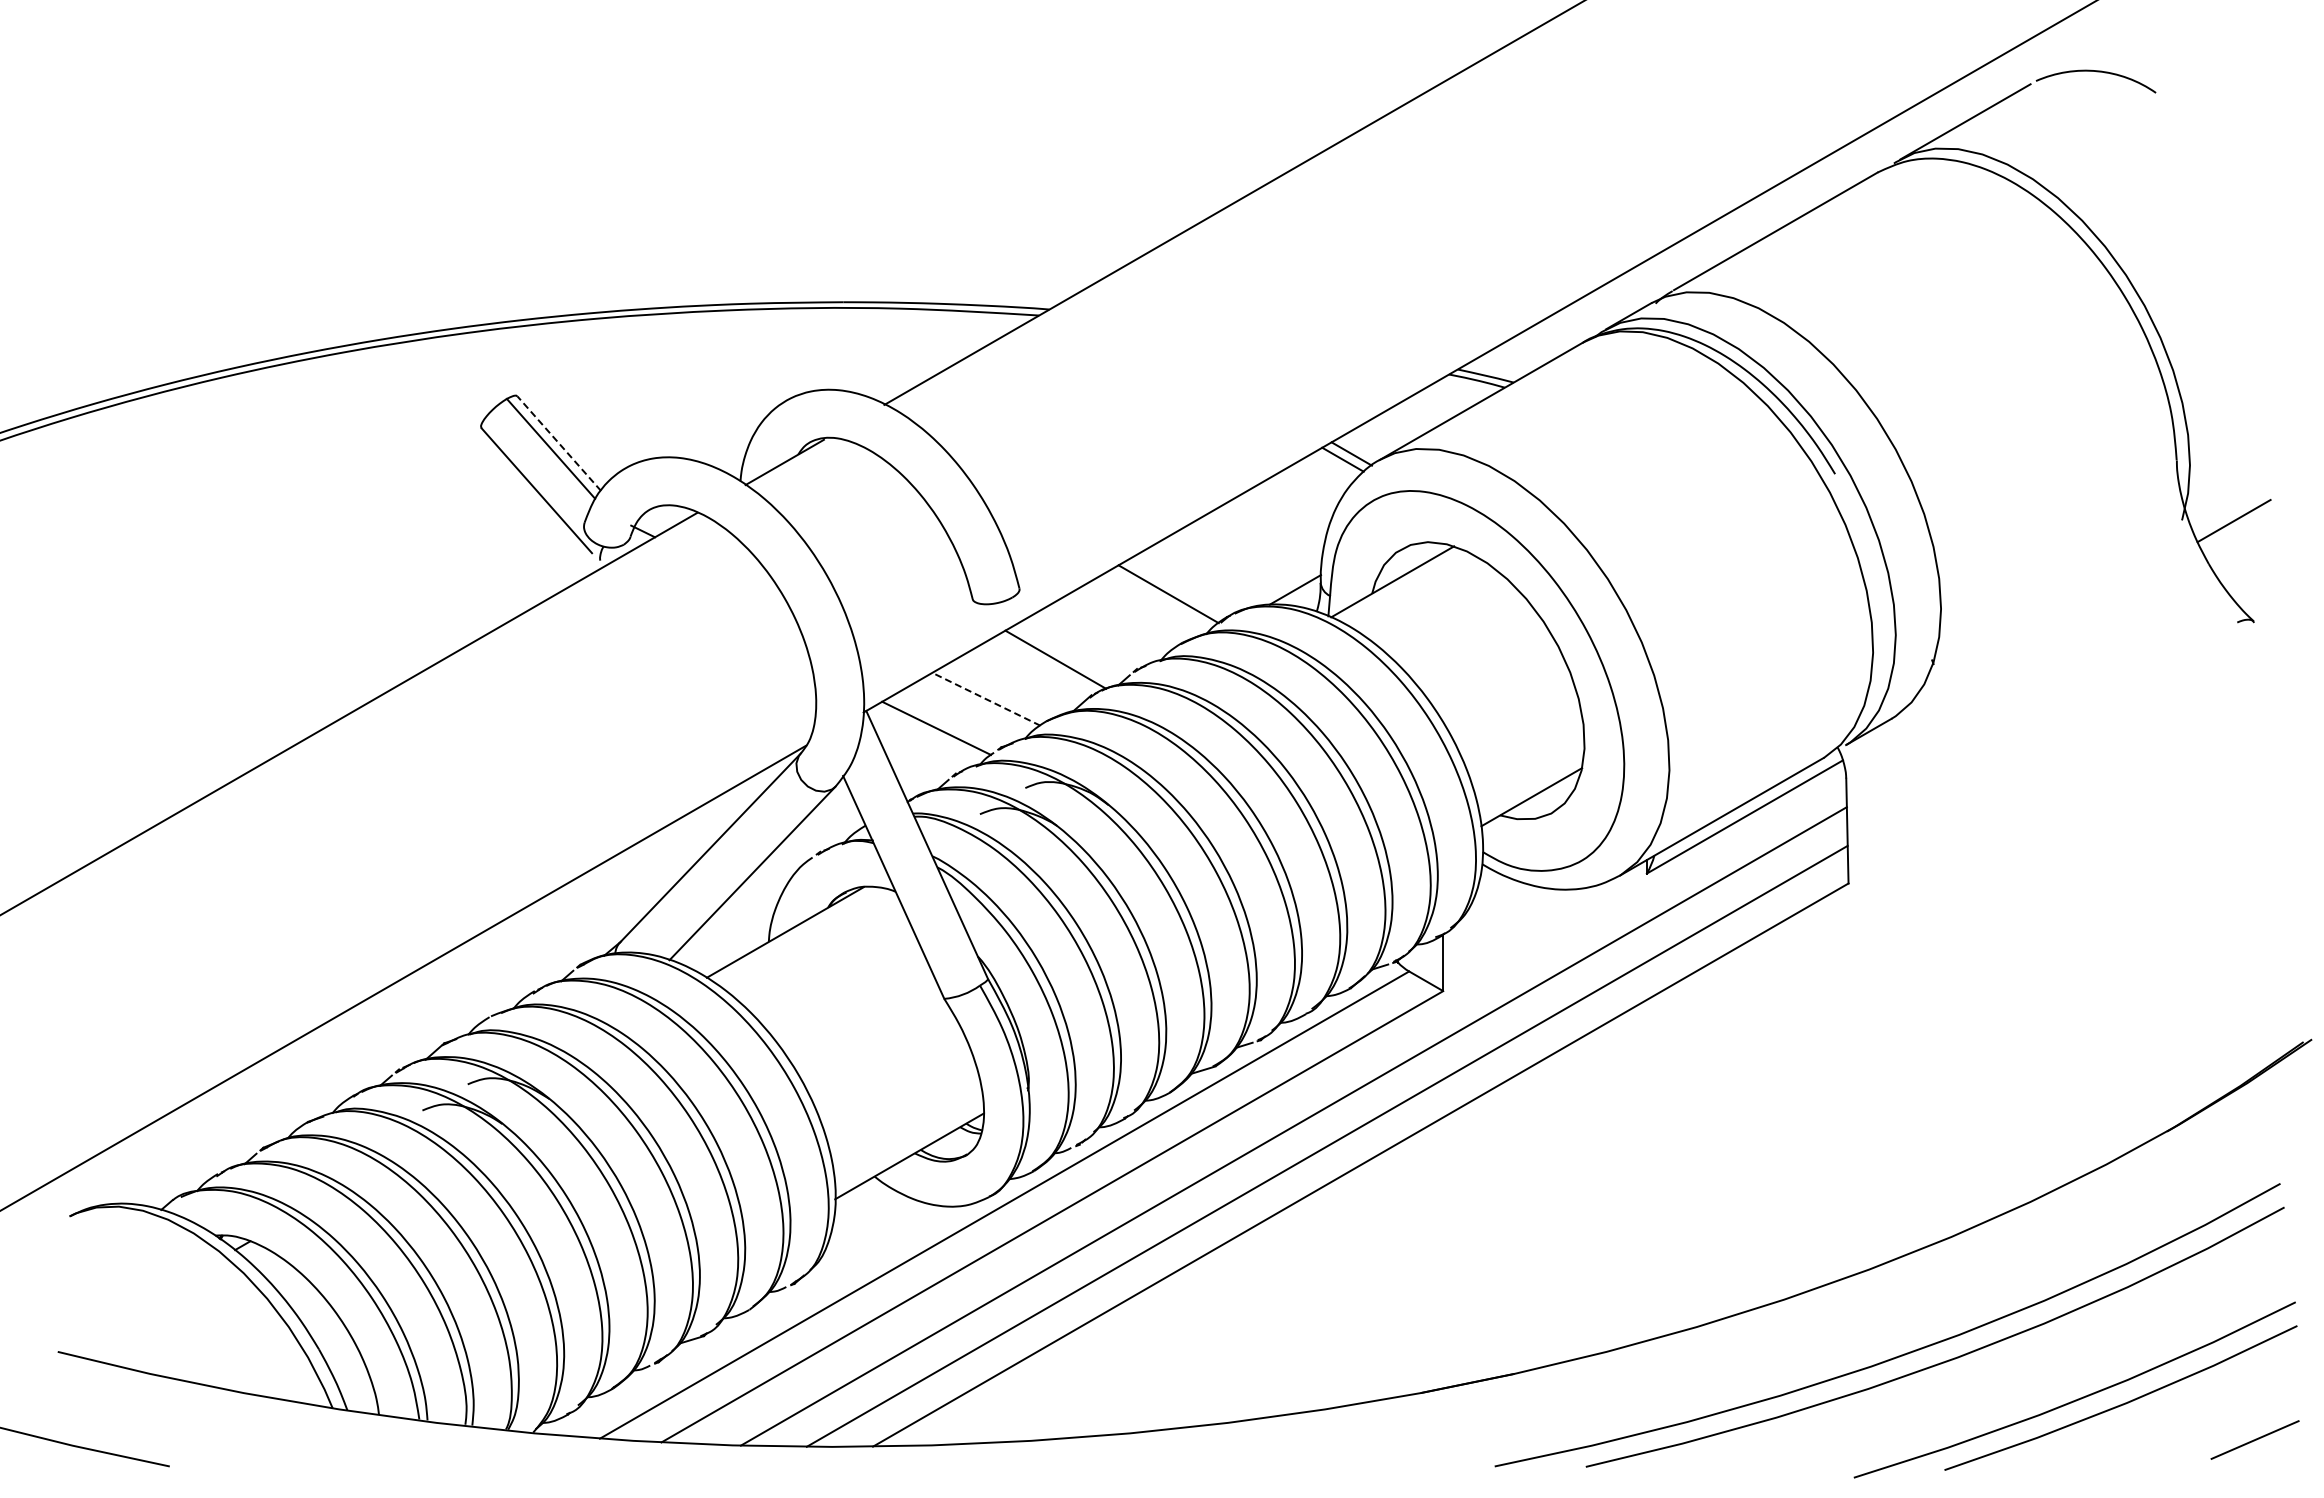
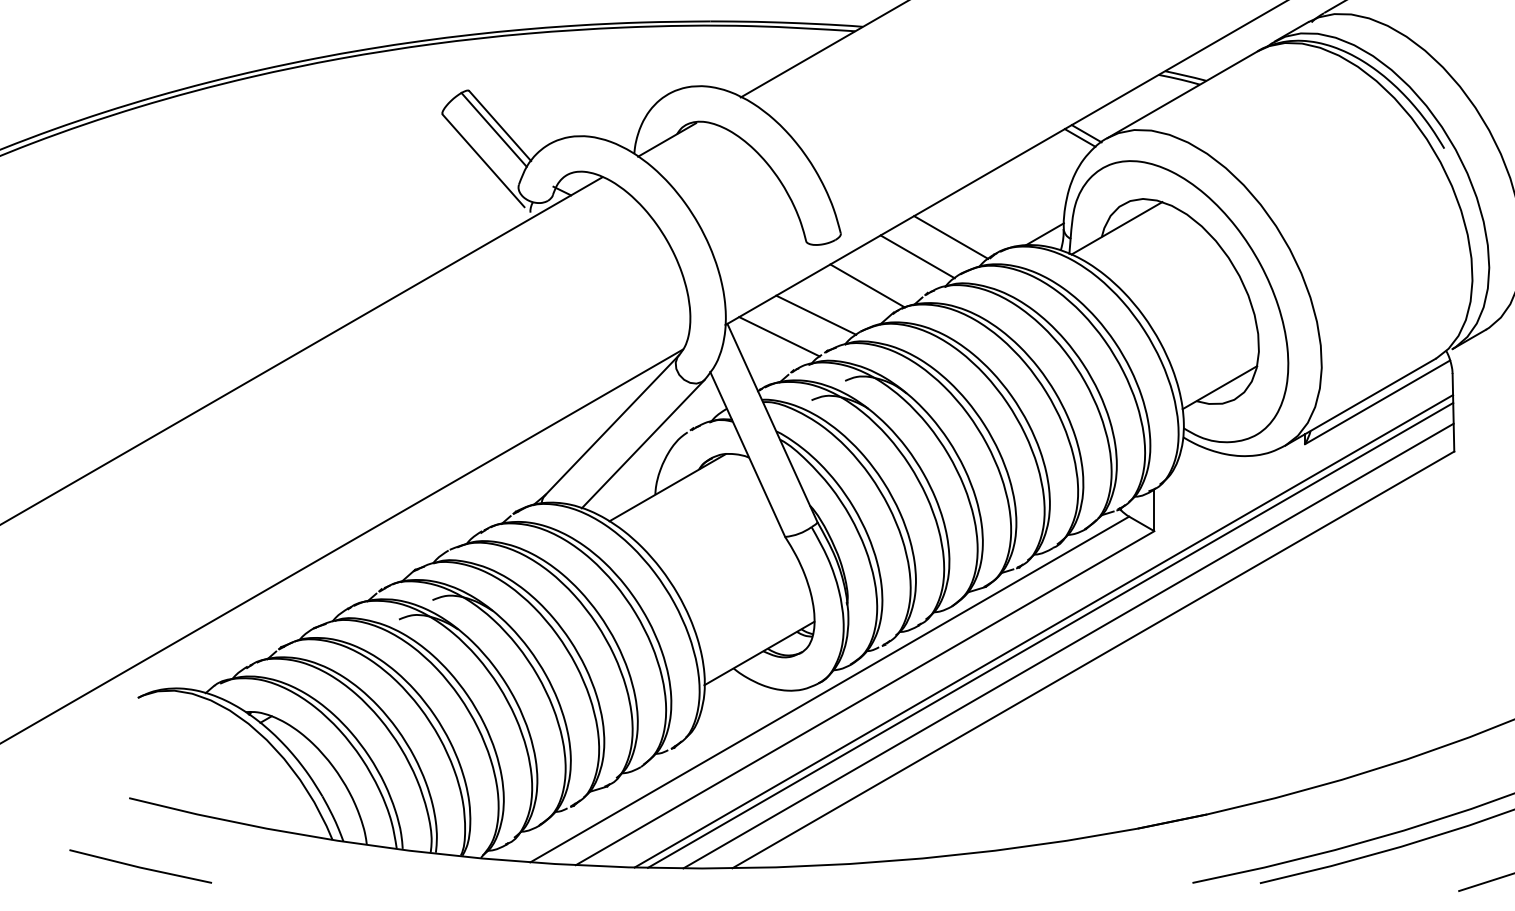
line: (558, 443) -> (499, 125), dashed -> solid
line: (1123, 620) -> (917, 256), added
line: (985, 699) -> (815, 315), dashed -> solid
line: (1302, 1131) -> (1050, 635), added

